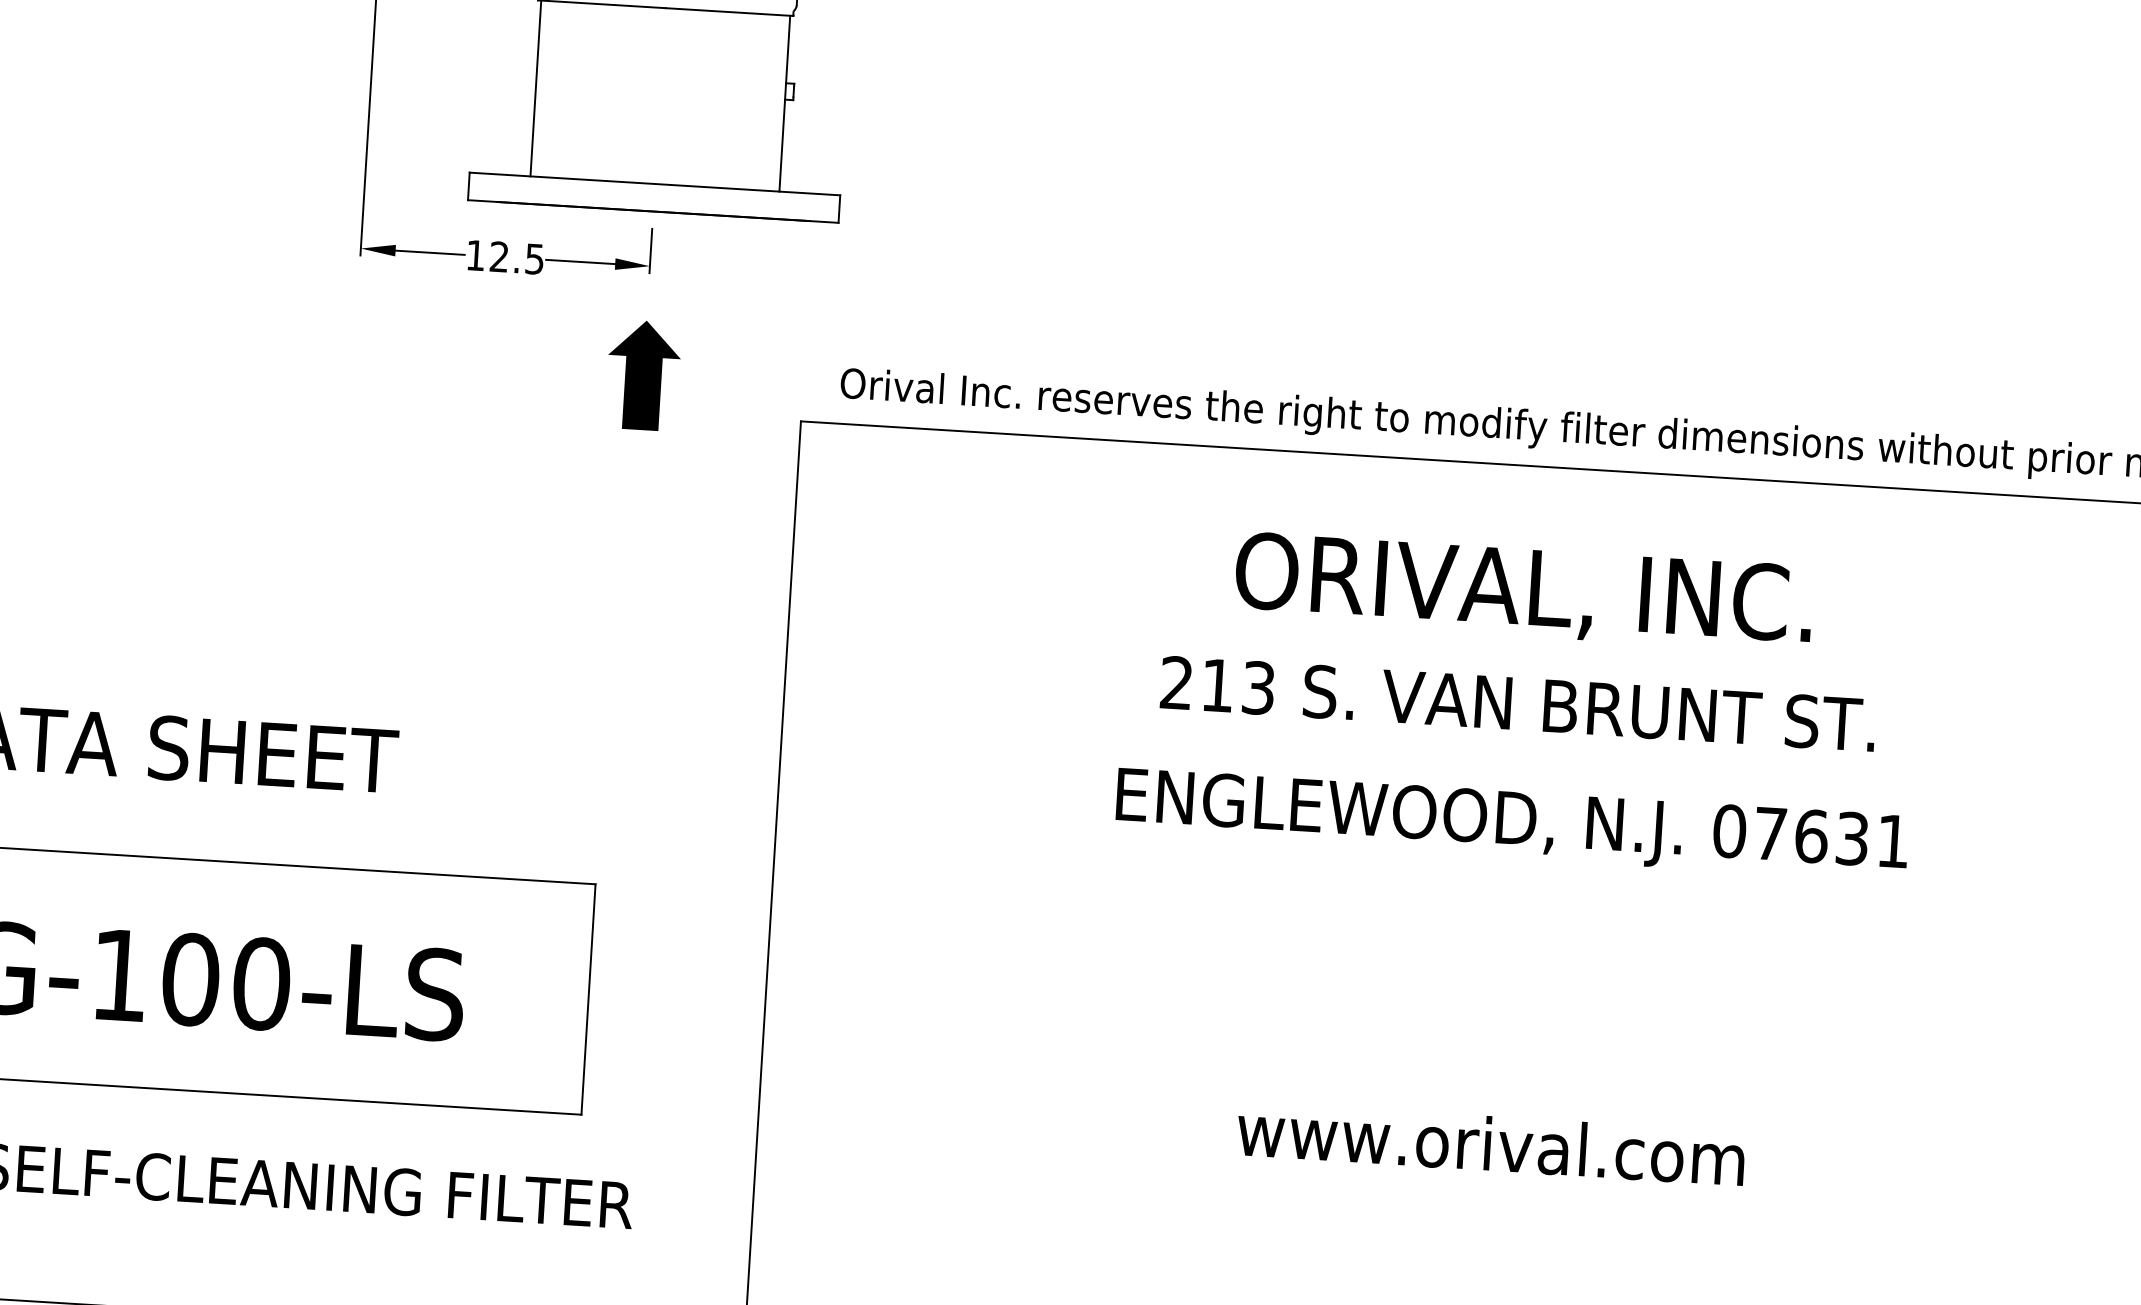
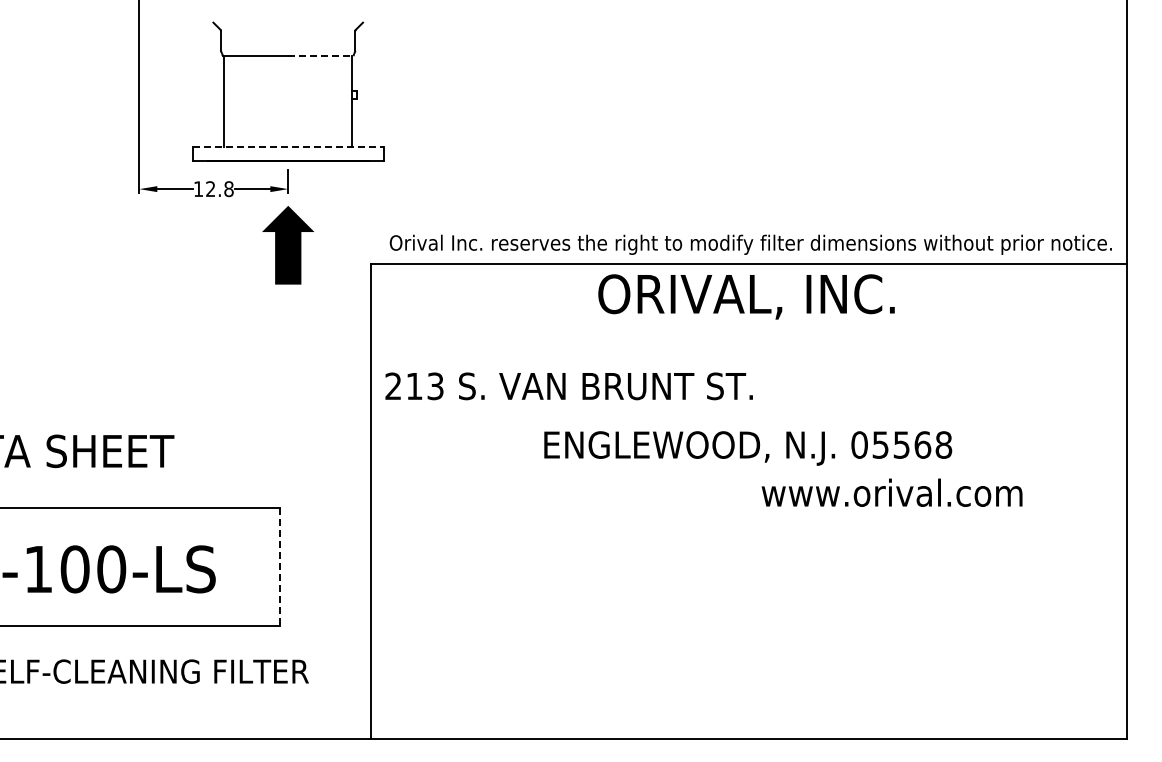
line: (730, 12) -> (321, 56), solid -> dashed
line: (655, 183) -> (288, 146), solid -> dashed
text: (533, 259) -> (228, 189), 12.5 -> 12.8
part: (643, 375) -> (288, 245), size x1.4
text: (1523, 591) -> (746, 296), moved
text: (1516, 704) -> (568, 386), moved
text: (1832, 836) -> (912, 444), 07631 -> 05568
line: (588, 1000) -> (279, 567), solid -> dashed
text: (1489, 1143) -> (891, 492), moved

